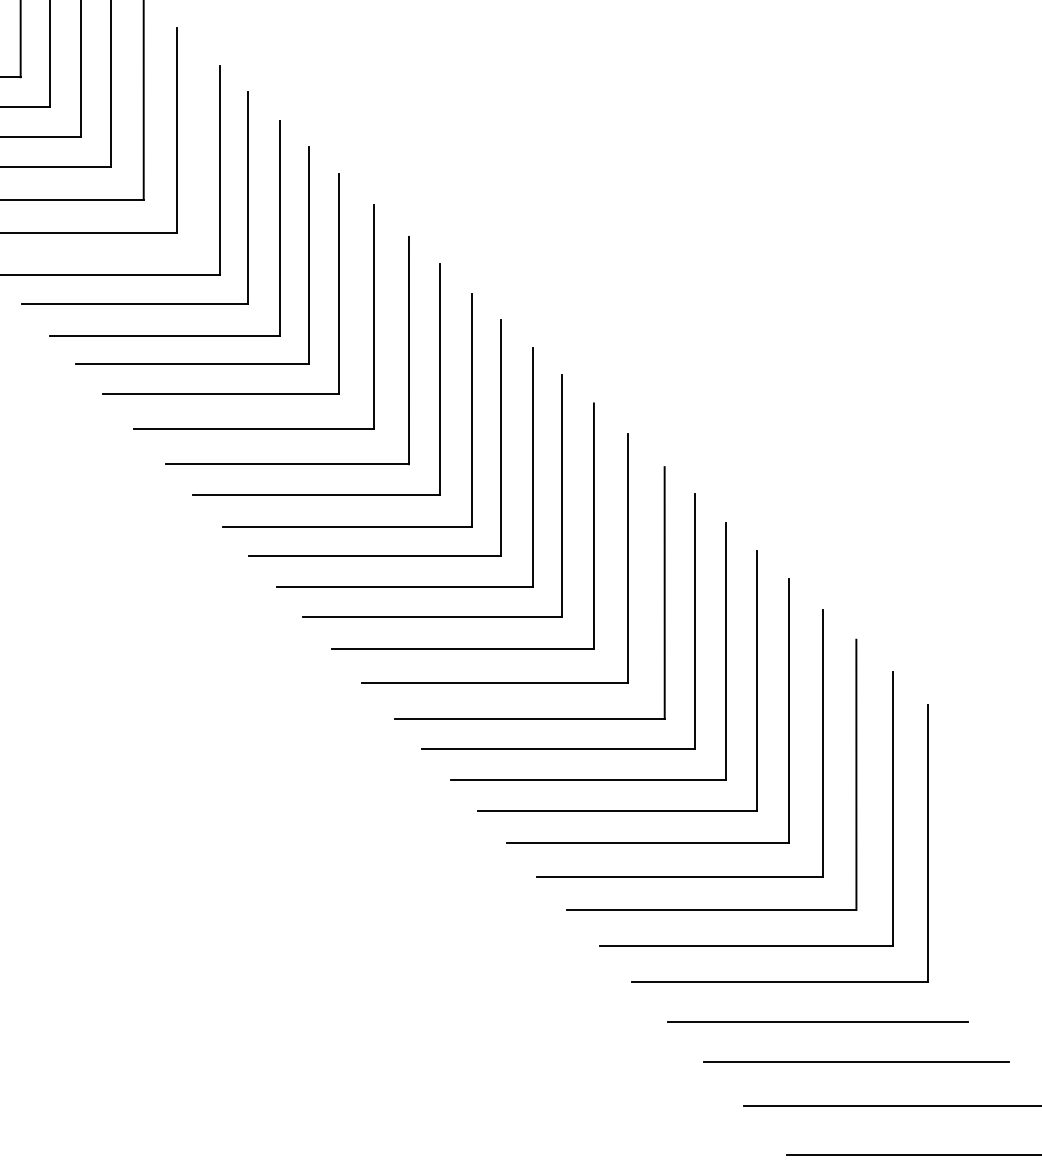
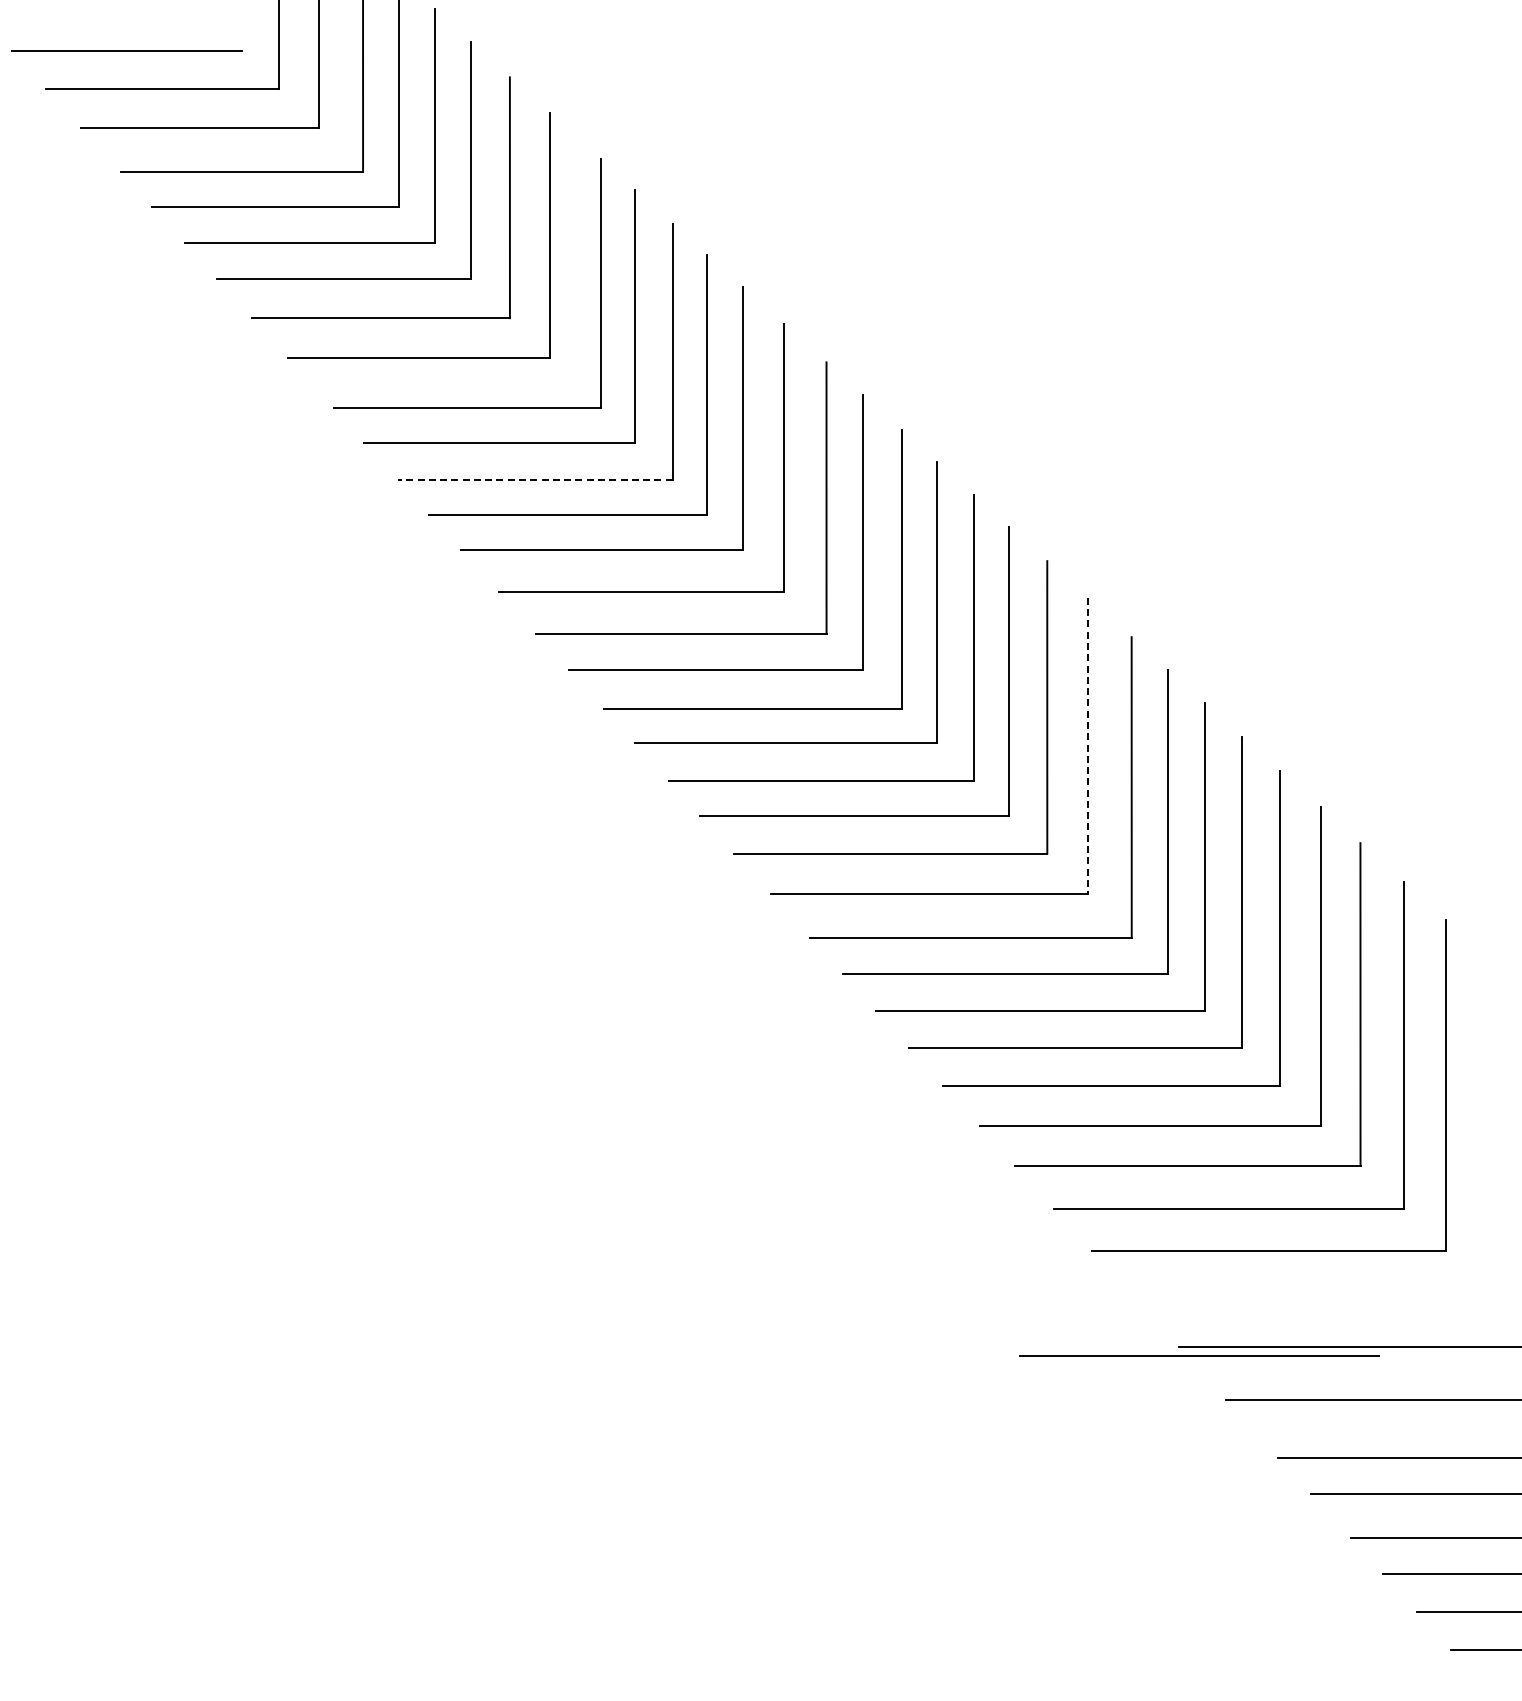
line: (164, 335) -> (534, 480), solid -> dashed
line: (628, 558) -> (1088, 746), solid -> dashed
line: (817, 1021) -> (1199, 1355), moved

